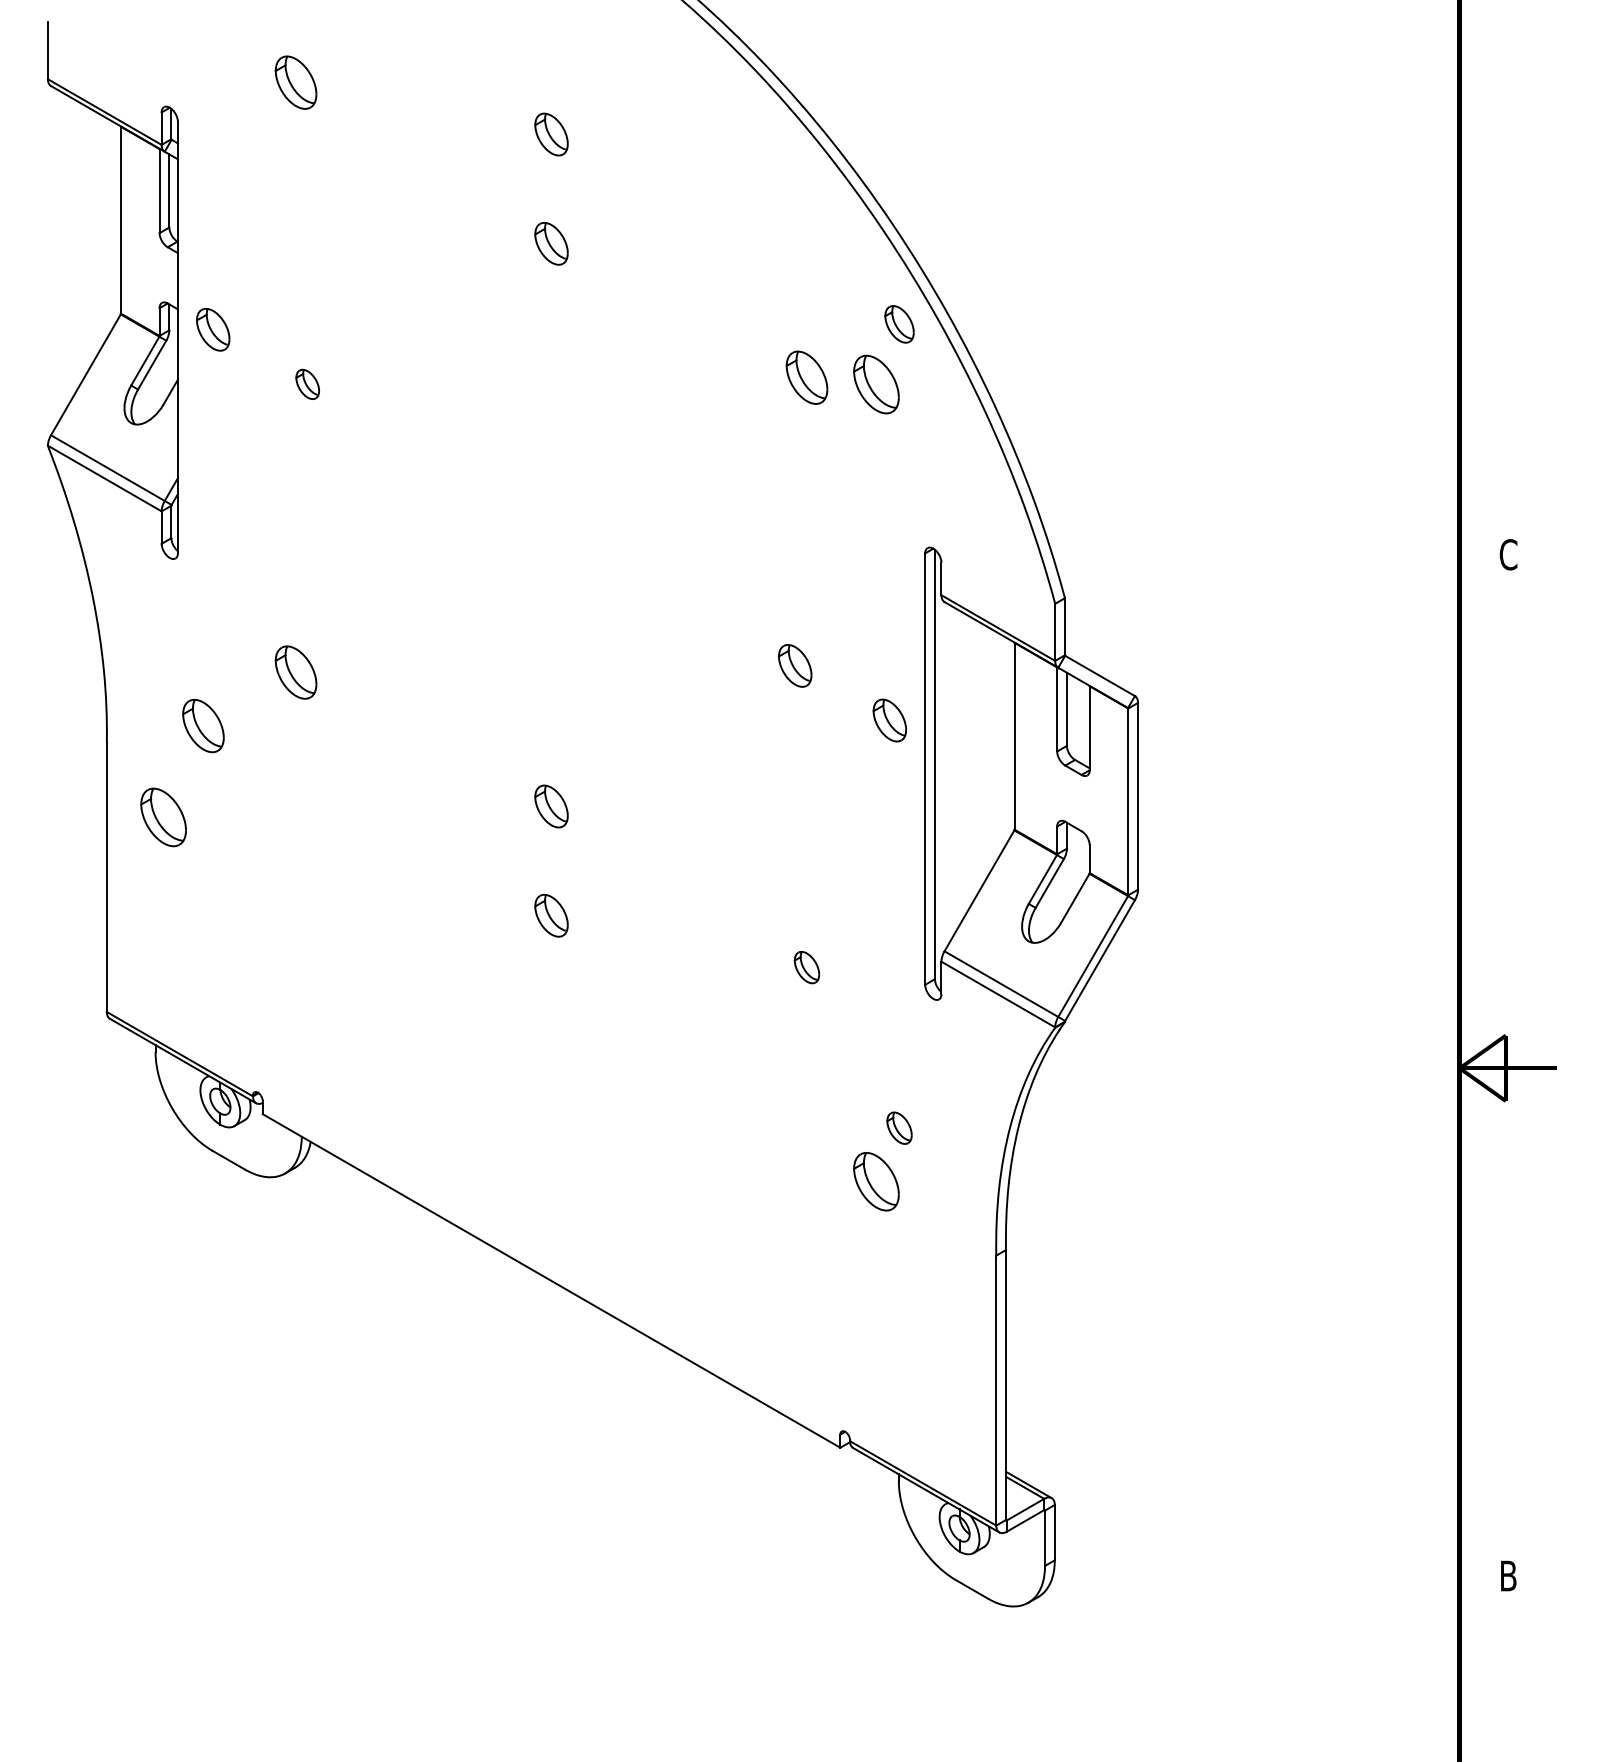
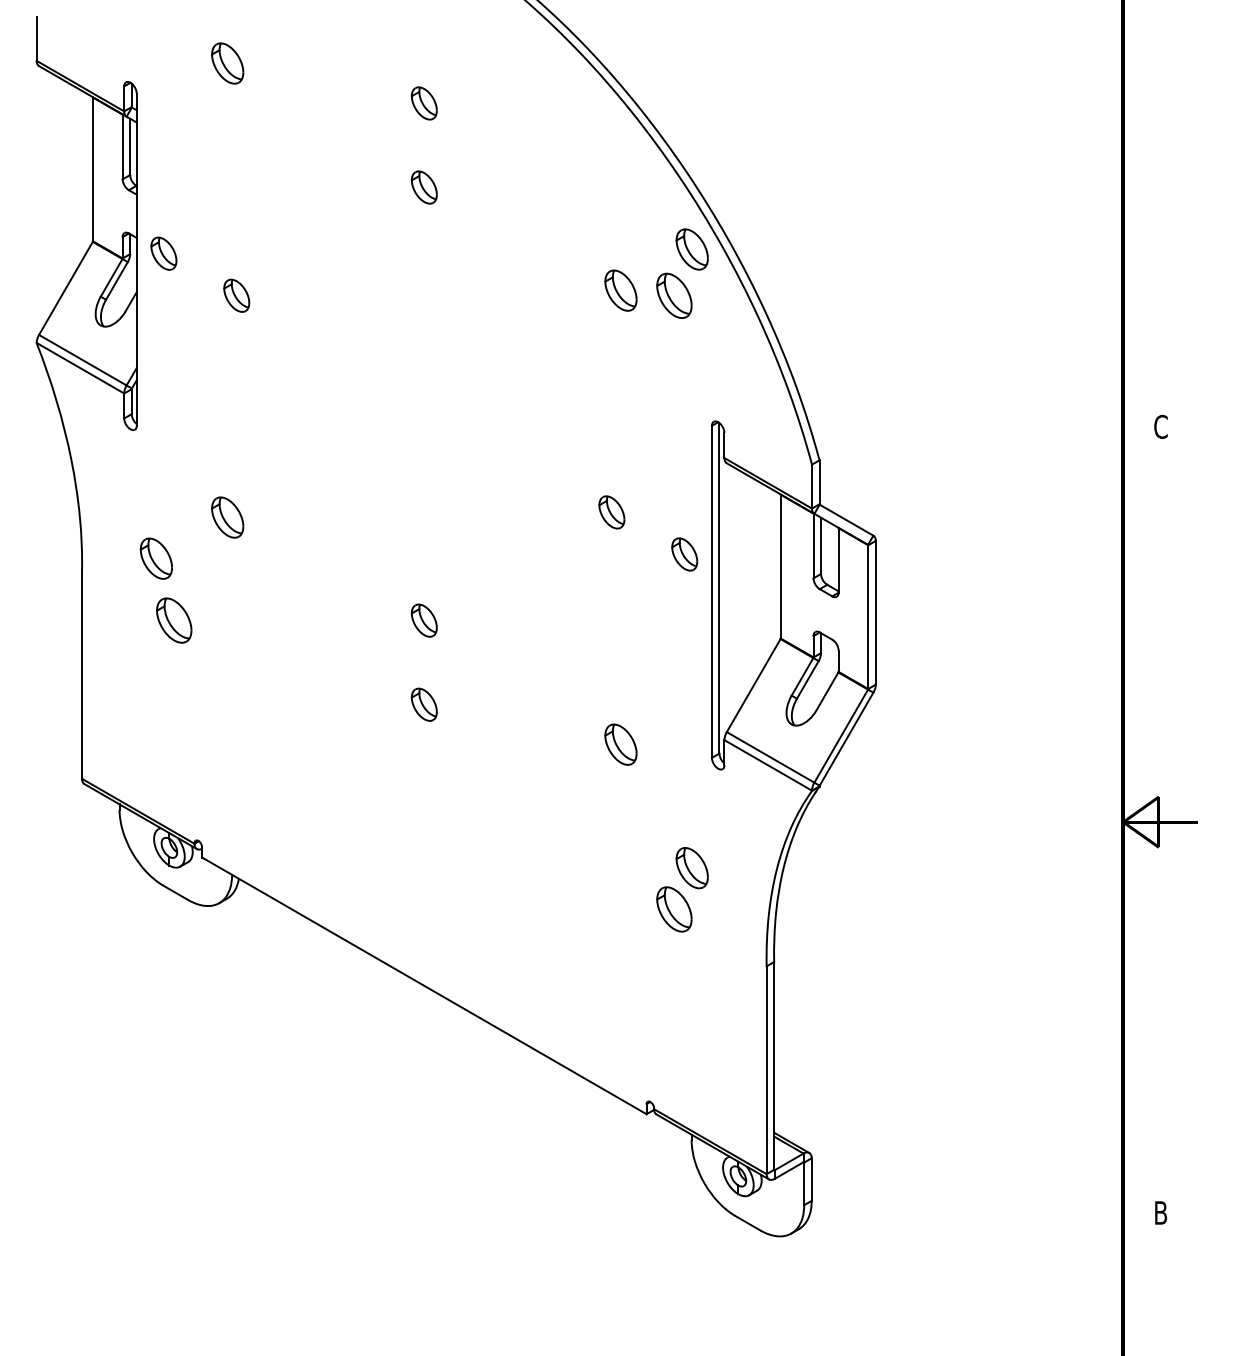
part: (899, 324) -> (692, 249), size x1.43
part: (307, 384) -> (236, 295), size x1.43
part: (163, 817) -> (174, 620), moved
part: (806, 967) -> (620, 744), size x1.67
part: (899, 1128) -> (692, 868), size x1.67

